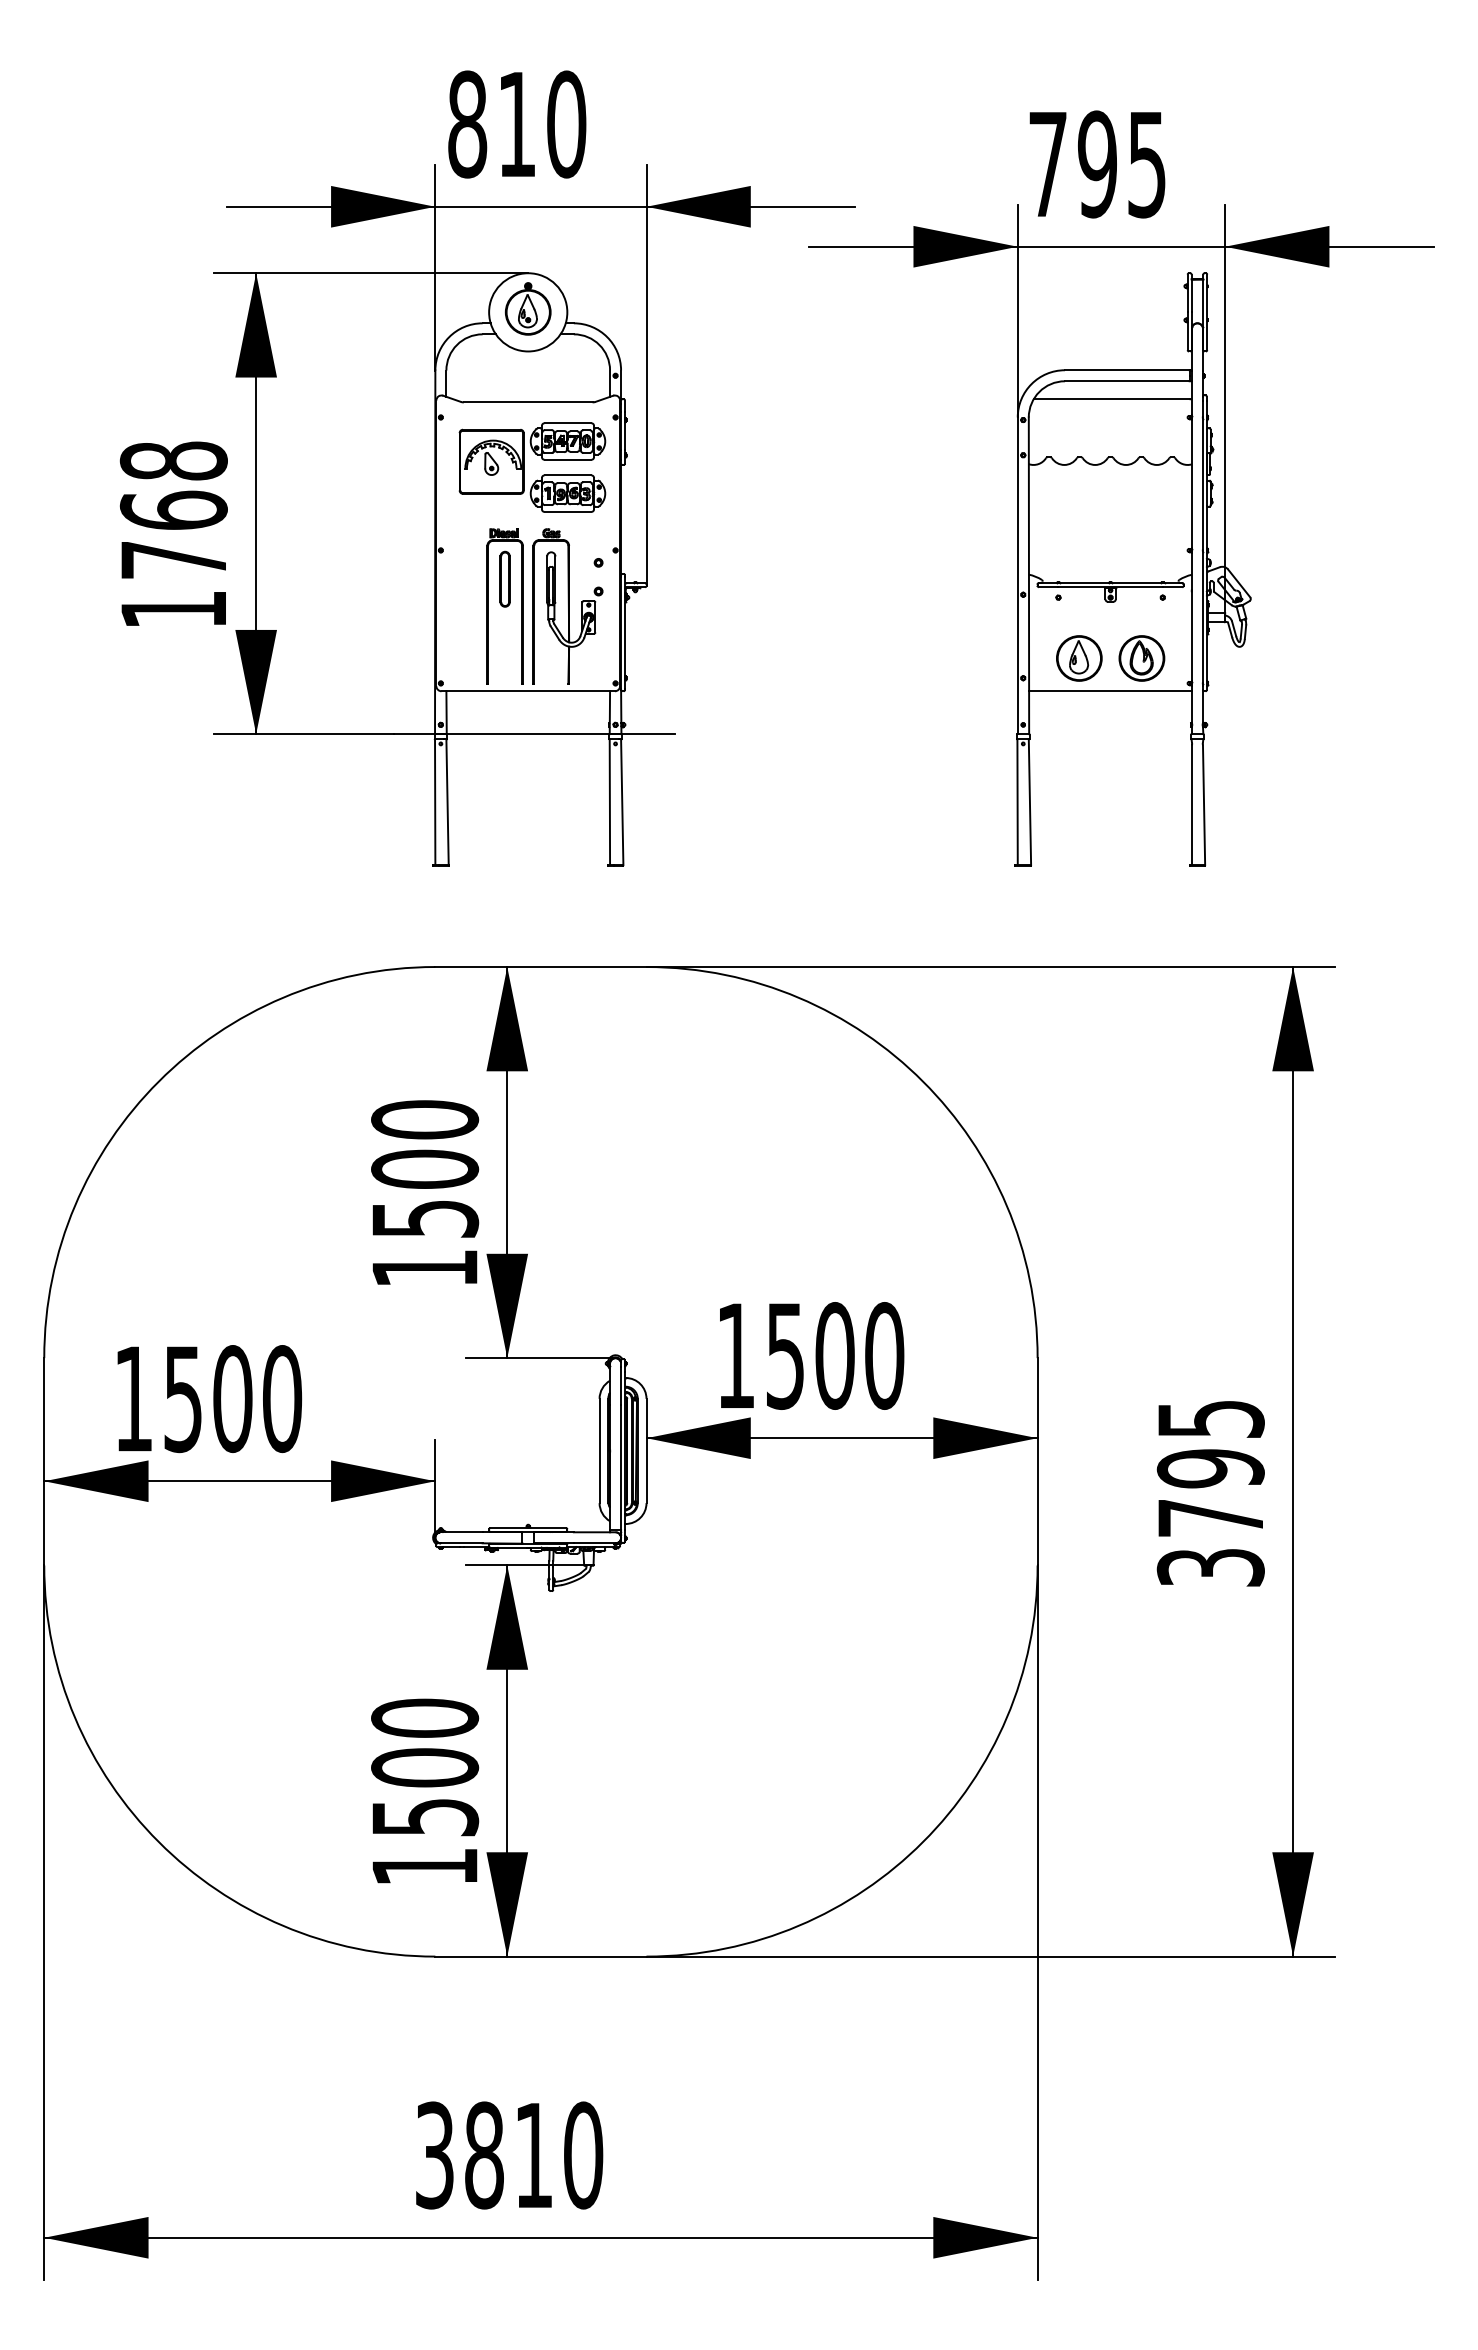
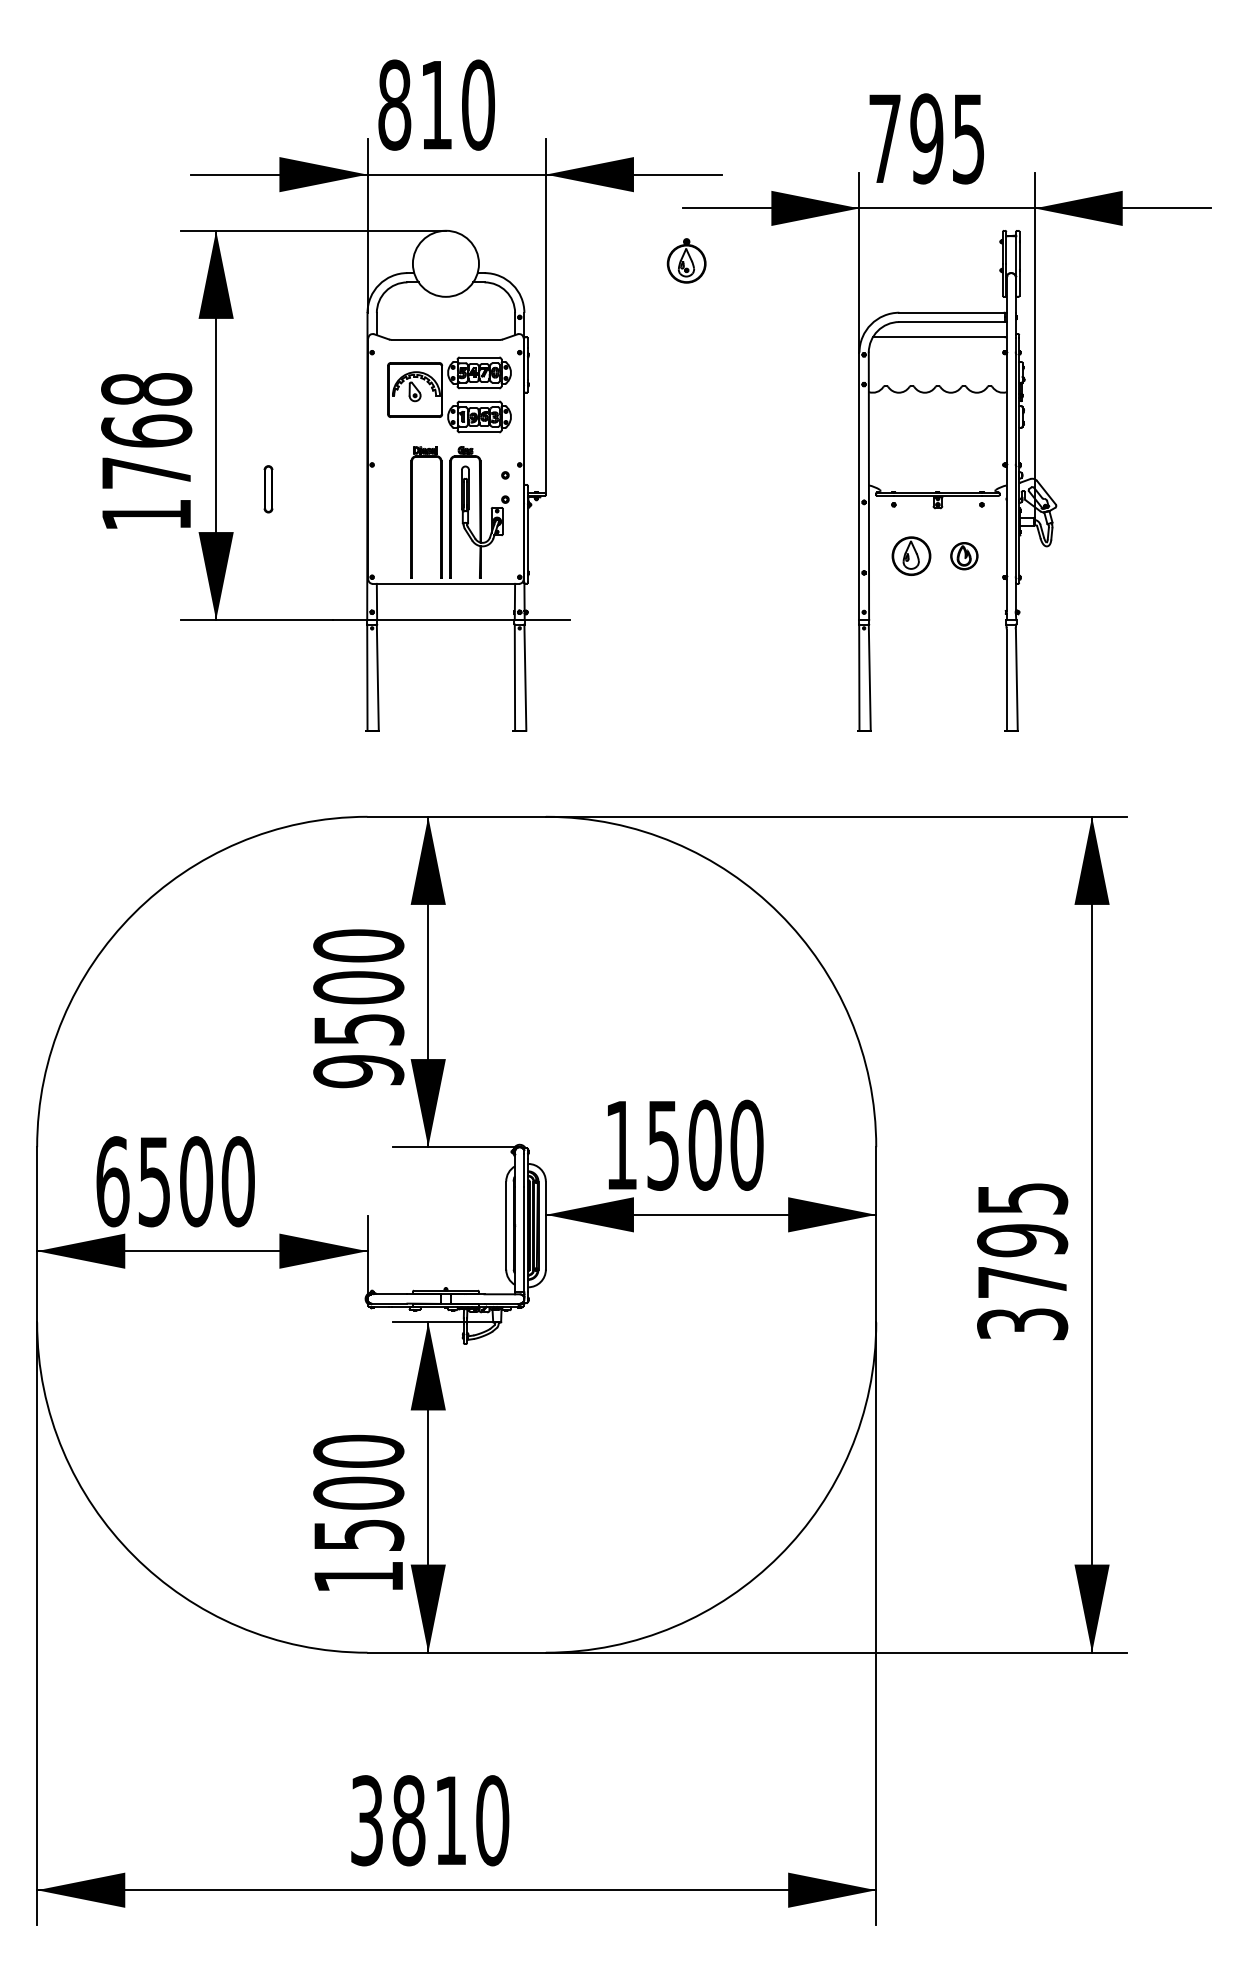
part: (527, 308) -> (686, 260), moved
part: (504, 578) -> (267, 488), moved
part: (1141, 658) -> (963, 556), size x0.7
line: (1109, 691) -> (936, 584), removed
text: (425, 1268) -> (359, 1071), 1500 -> 9500
text: (133, 1399) -> (112, 1182), 1500 -> 6500

